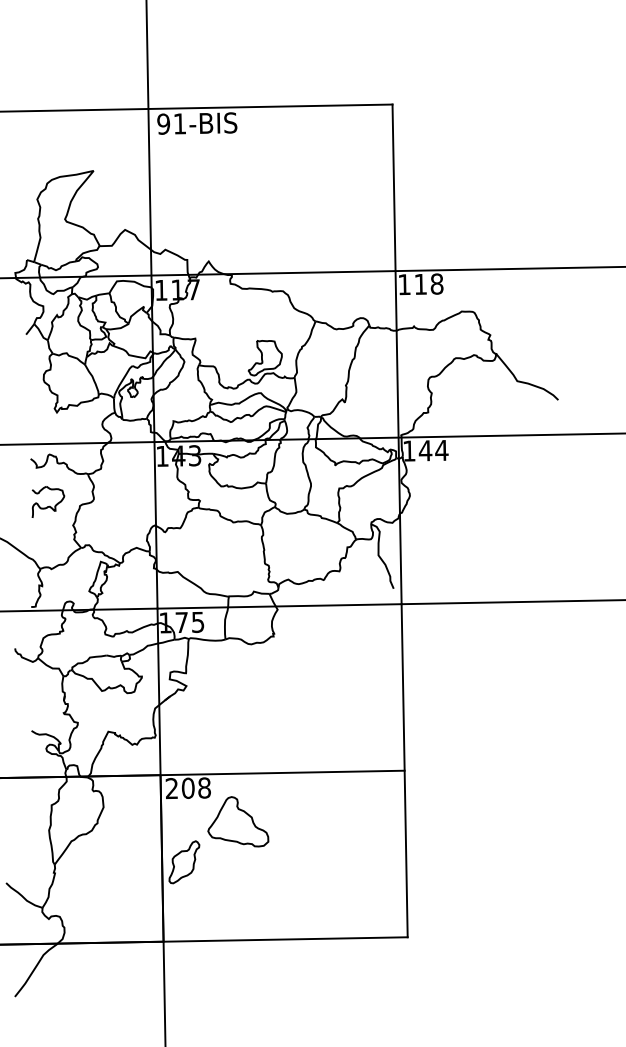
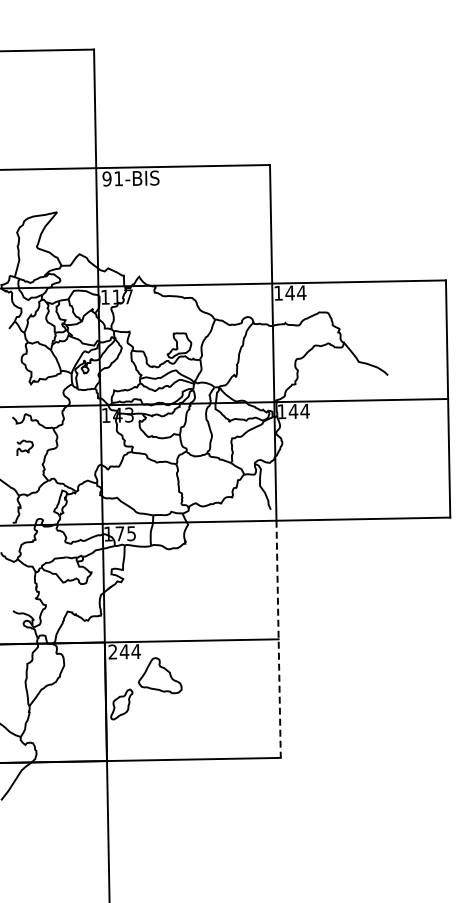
text: (428, 283) -> (295, 292), 118 -> 144
part: (49, 501) -> (25, 447), size x0.7
line: (404, 770) -> (278, 639), solid -> dashed
text: (195, 787) -> (129, 651), 208 -> 244

